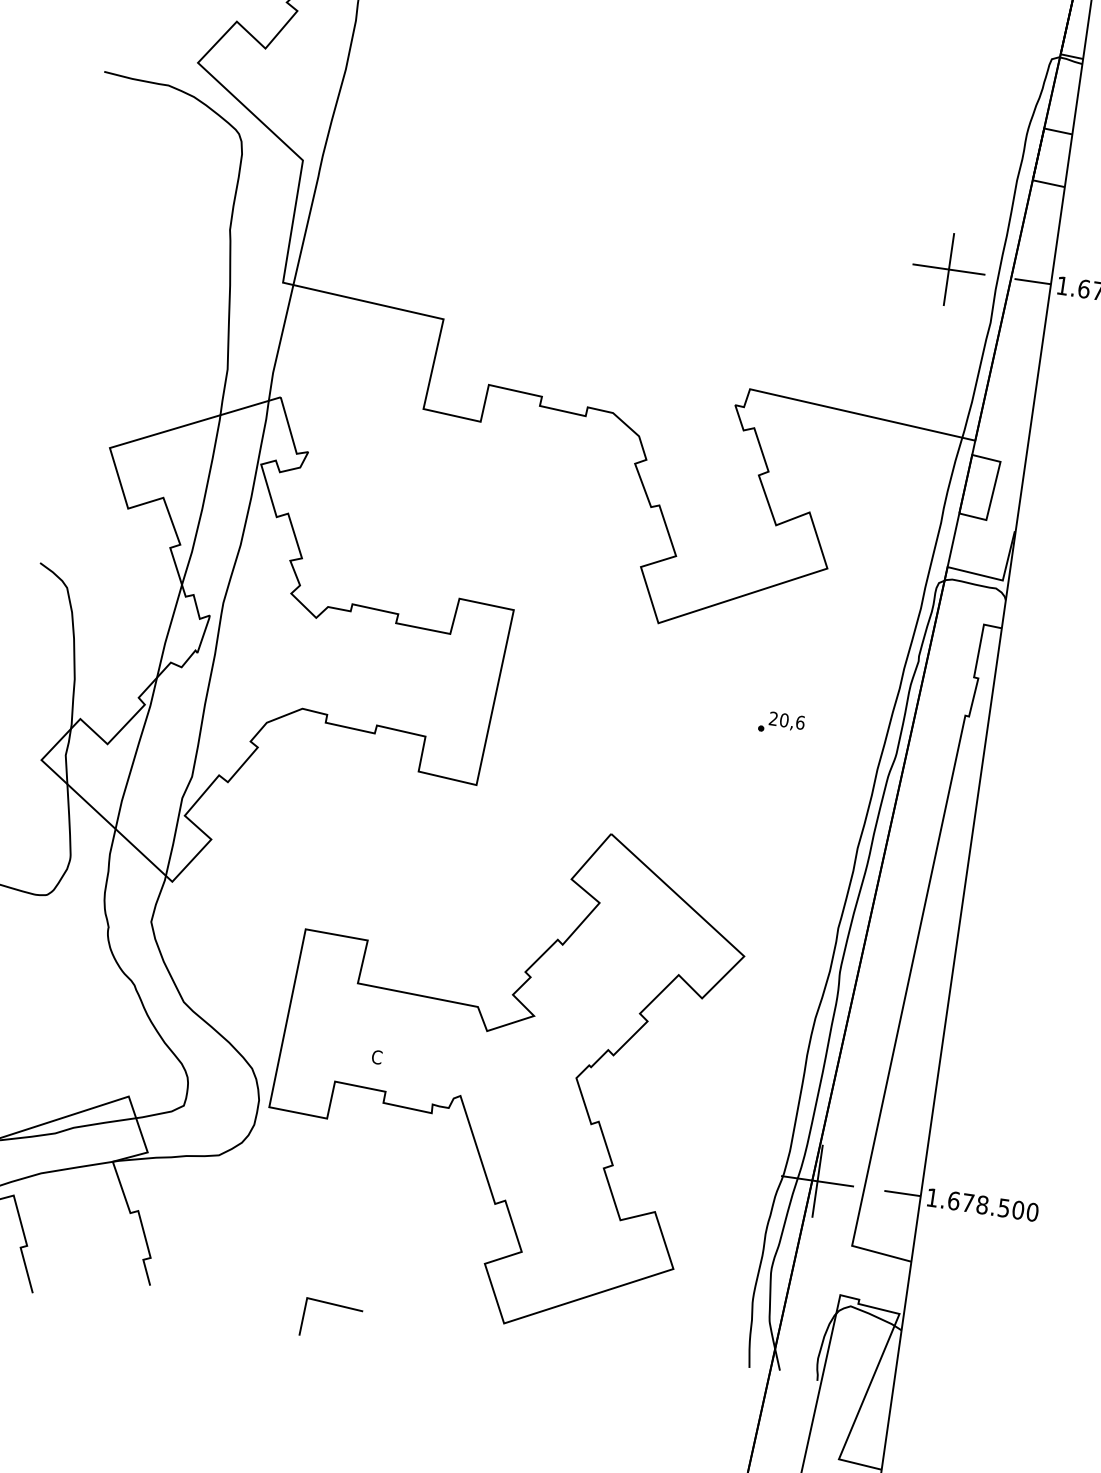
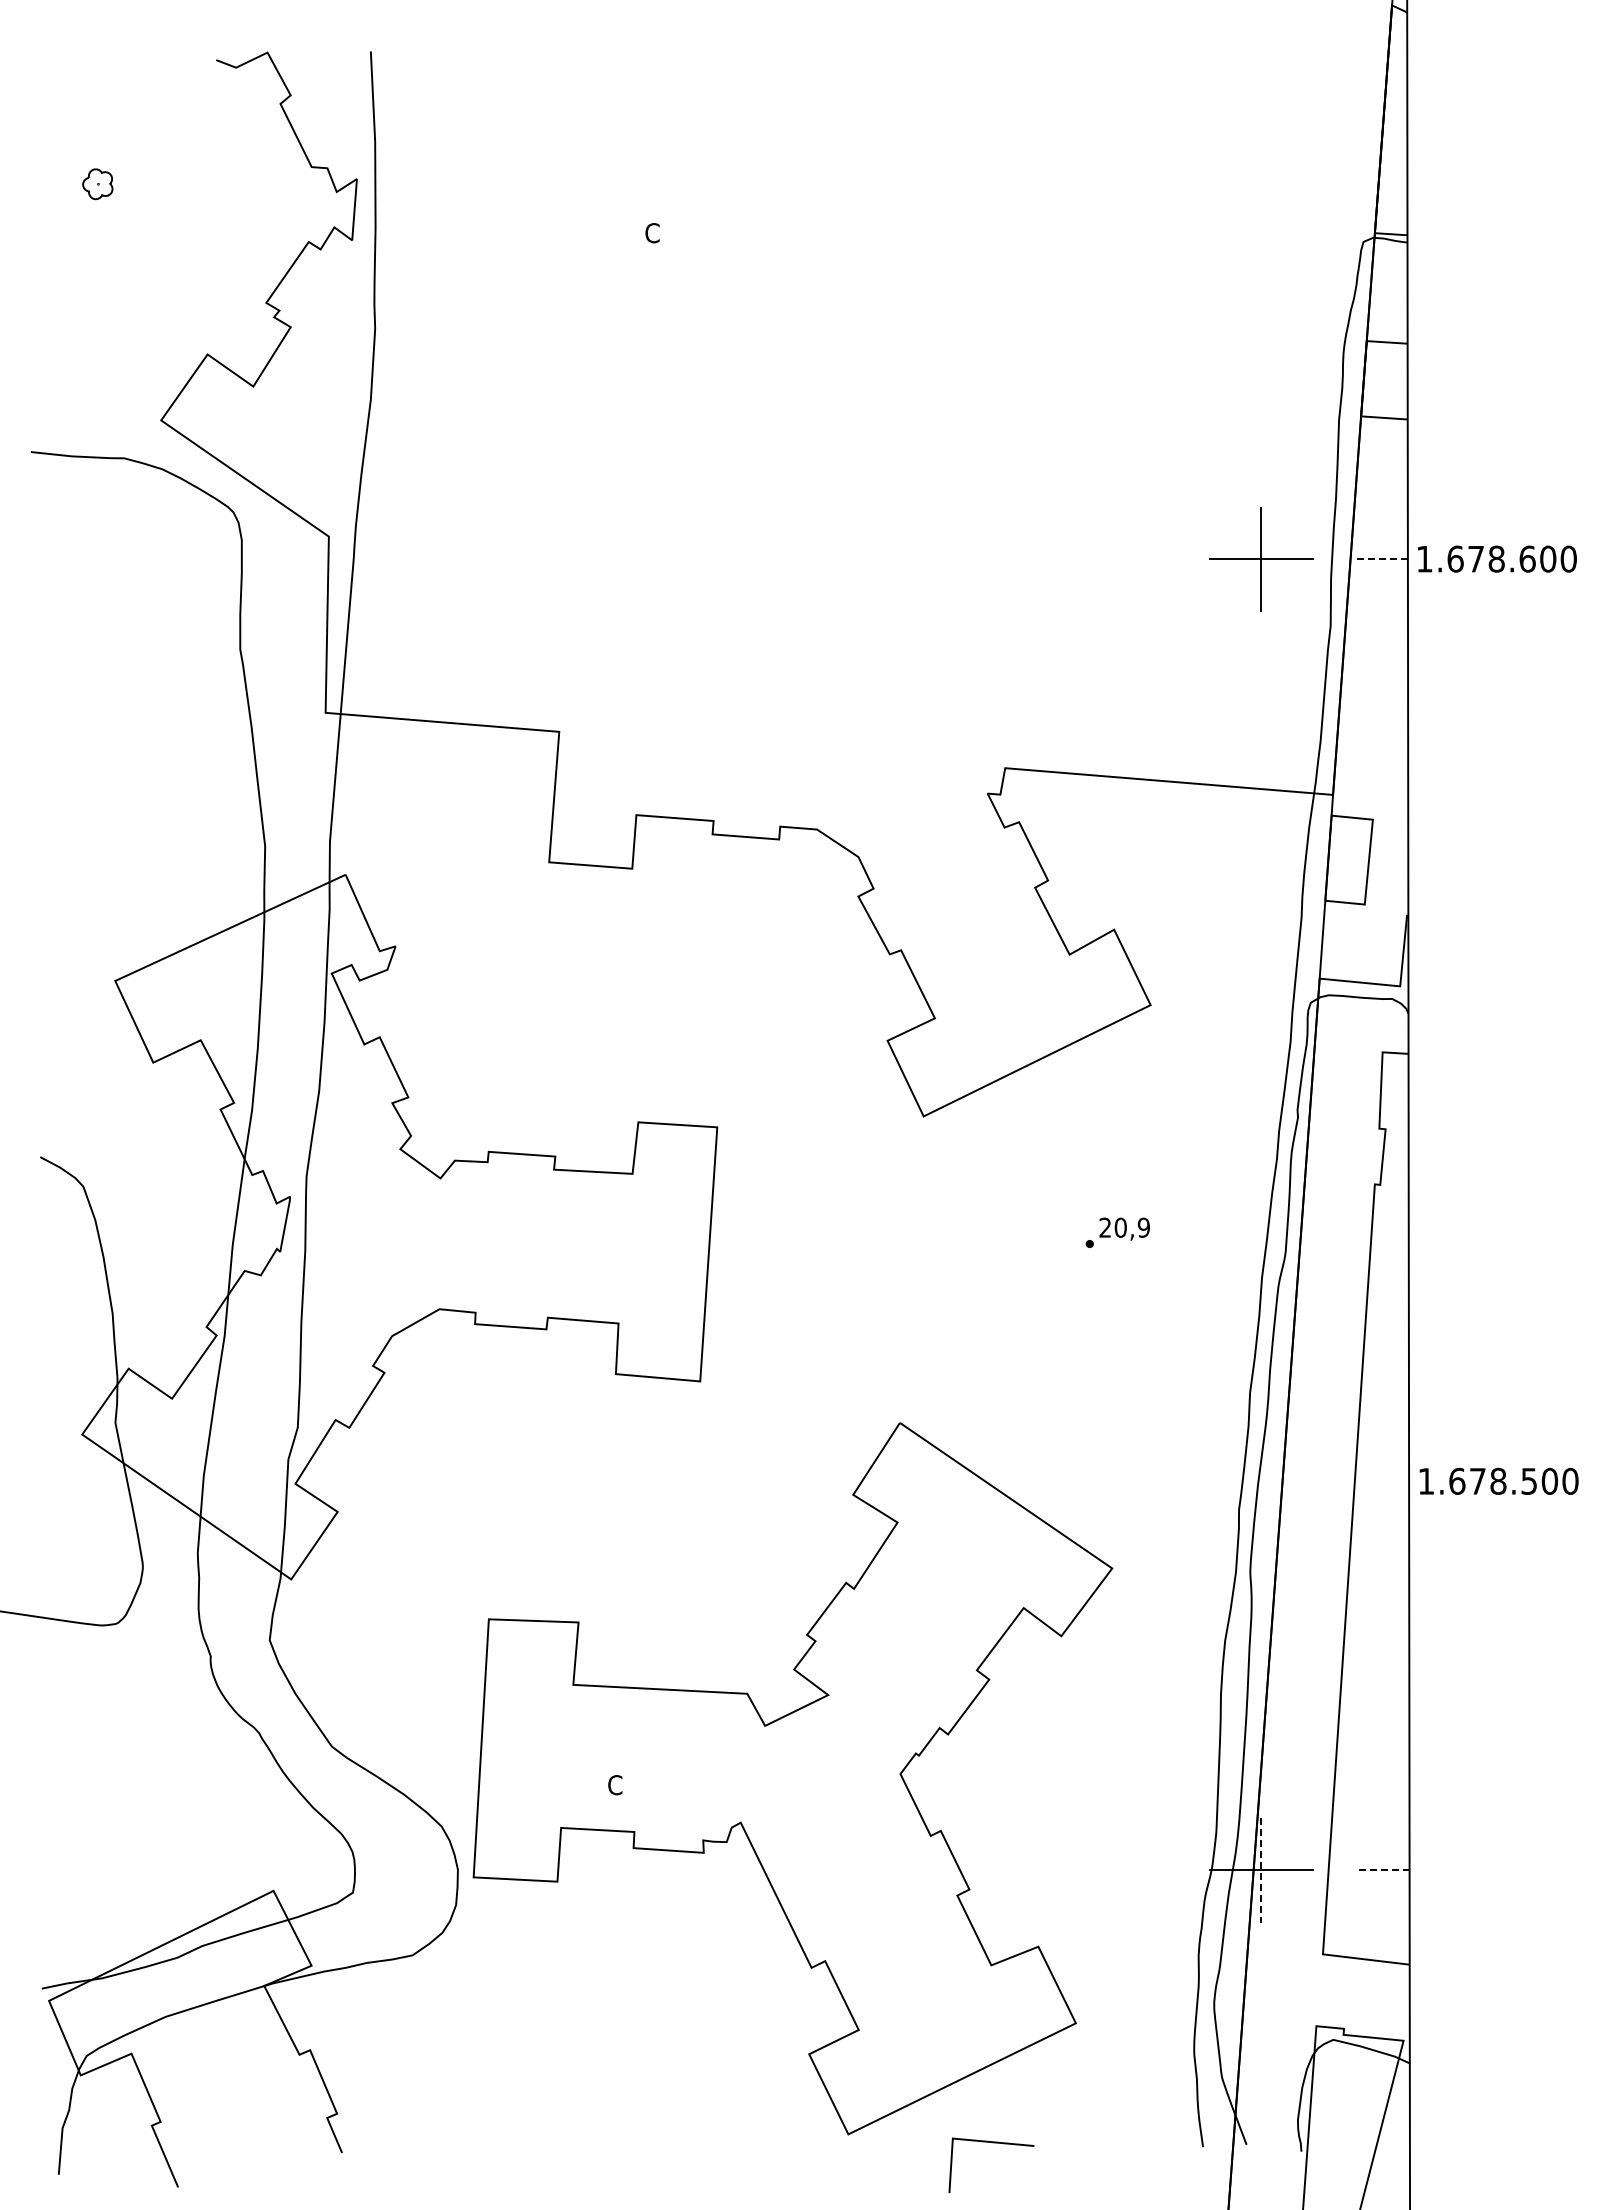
line: (1032, 281) -> (1381, 559), solid -> dashed
text: (800, 722) -> (1143, 1227), 20,6 -> 20,9
line: (817, 1181) -> (1261, 1870), solid -> dashed
line: (901, 1193) -> (1382, 1870), solid -> dashed
text: (982, 1204) -> (1498, 1480), moved
line: (334, 1305) -> (992, 2143), moved

